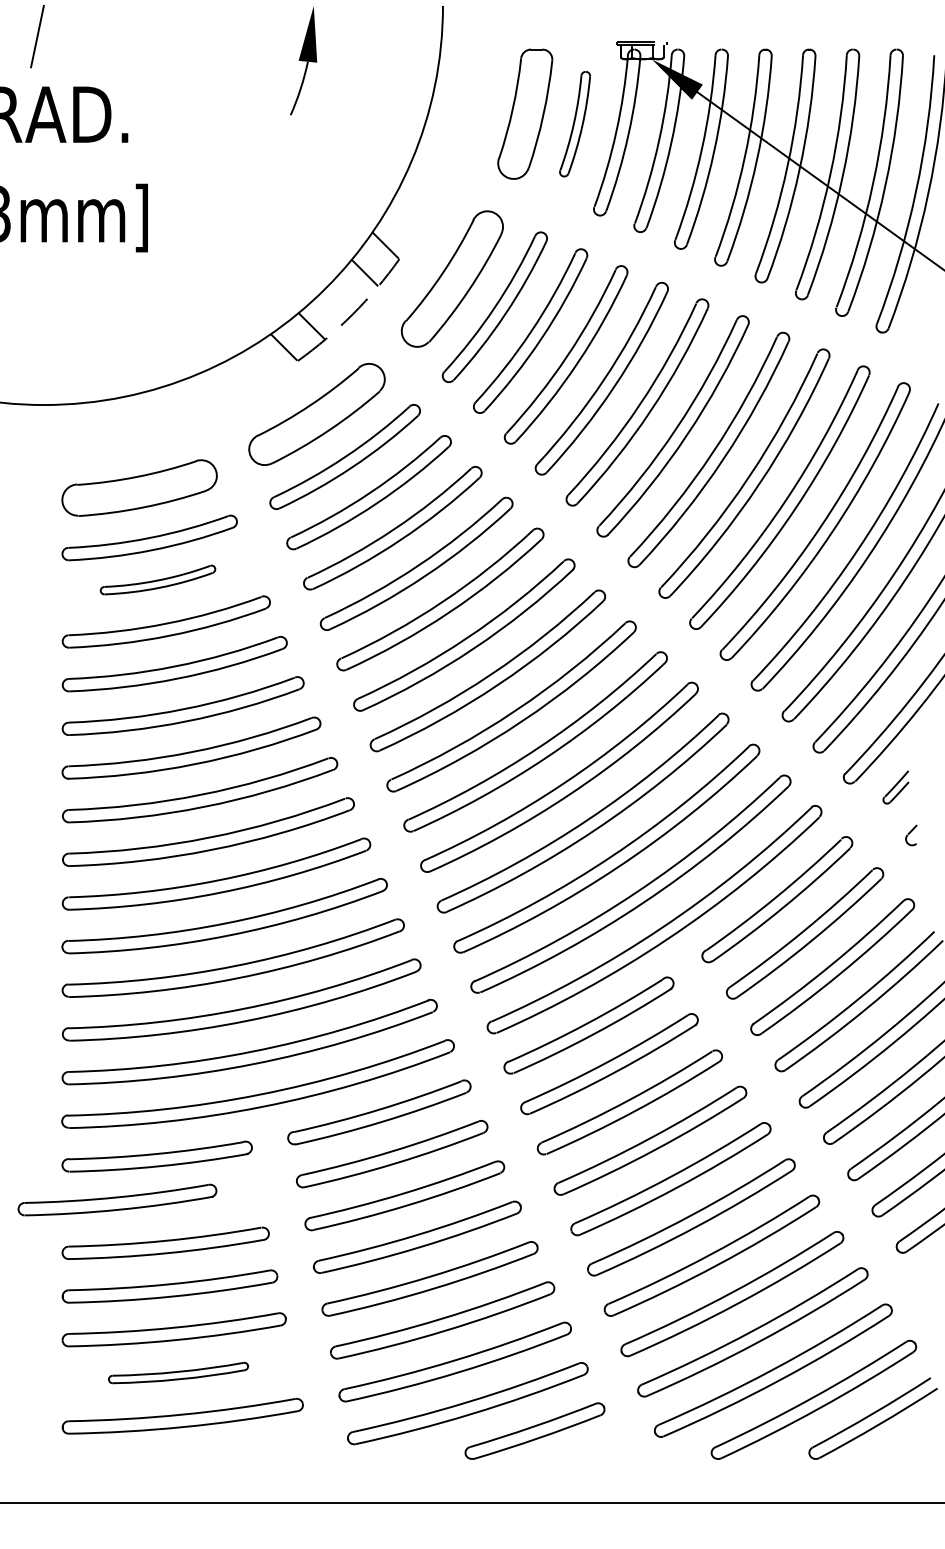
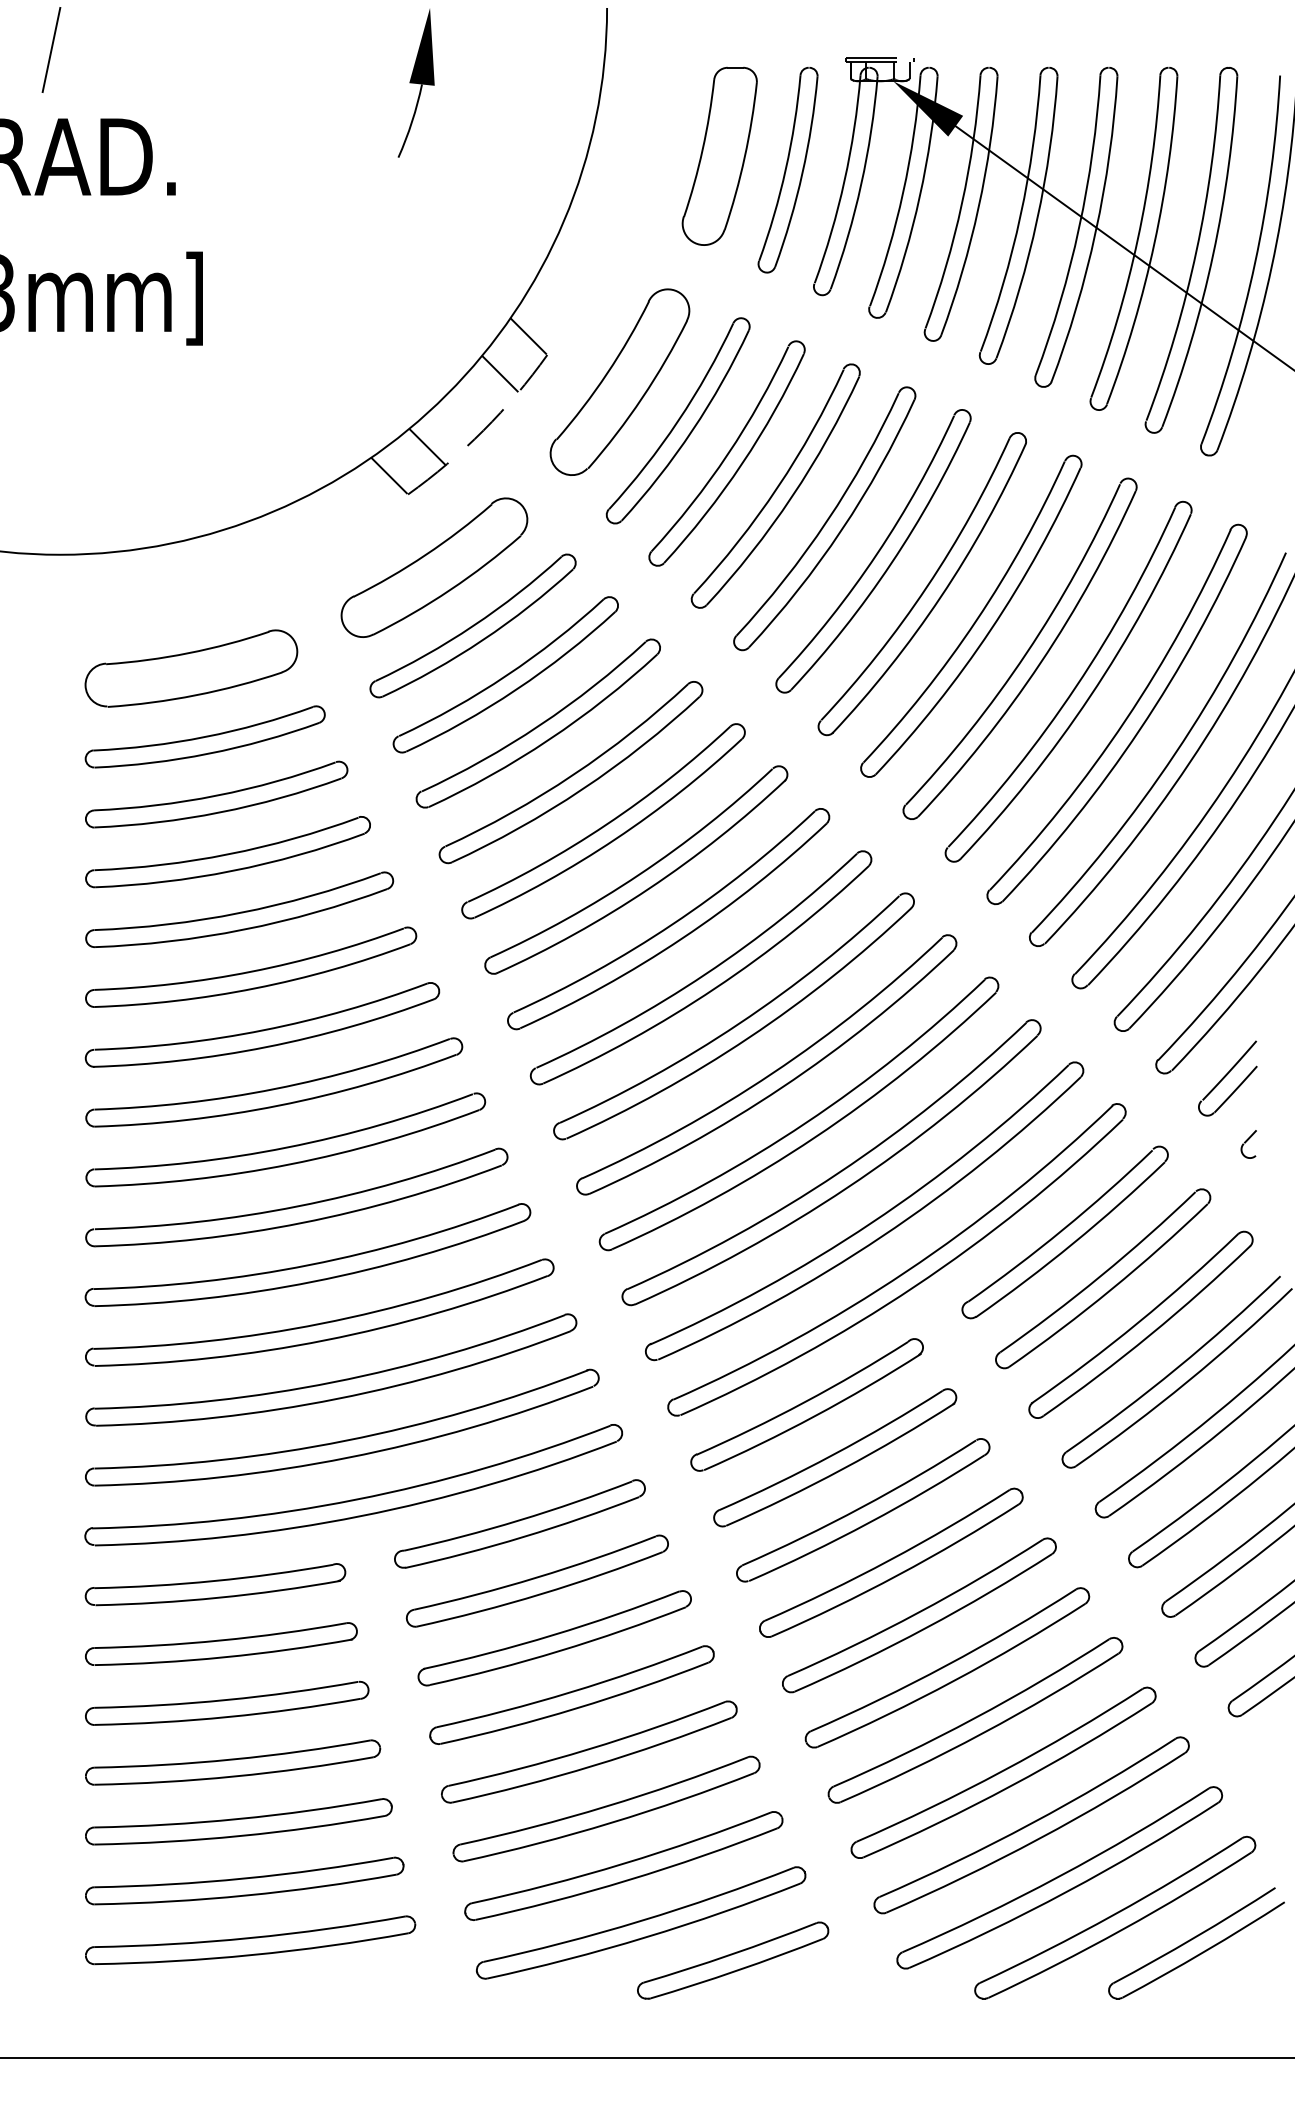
part: (574, 123) -> (787, 169), size x1.43
part: (157, 579) -> (215, 793), size x1.67
part: (895, 787) -> (1227, 1078), size x1.67
part: (117, 1199) -> (221, 1643), moved
part: (178, 1372) -> (244, 1880), size x1.67

